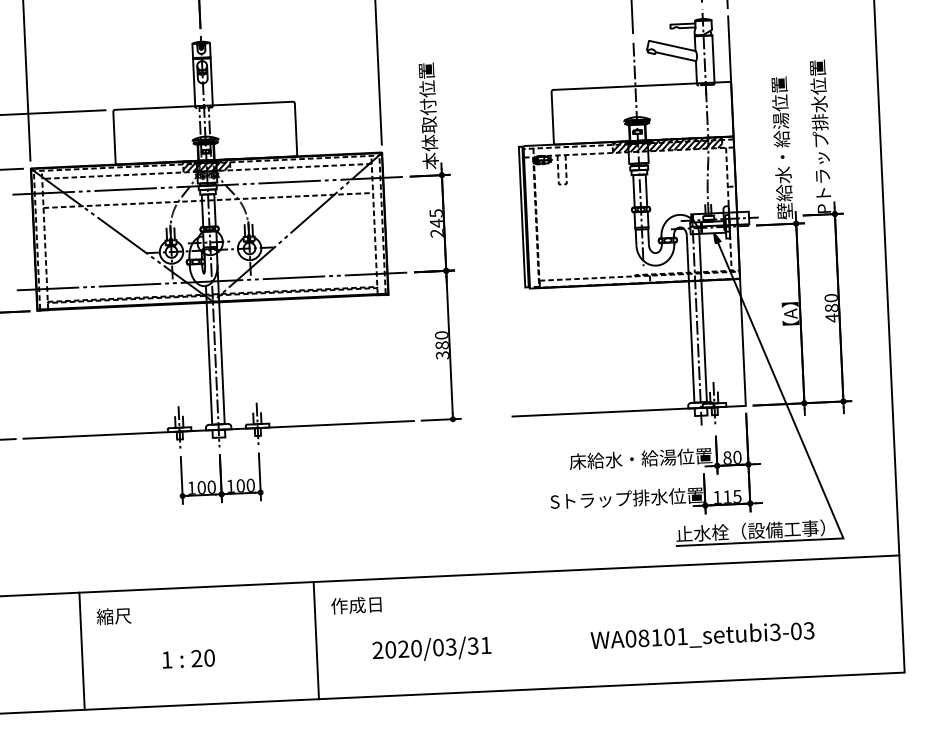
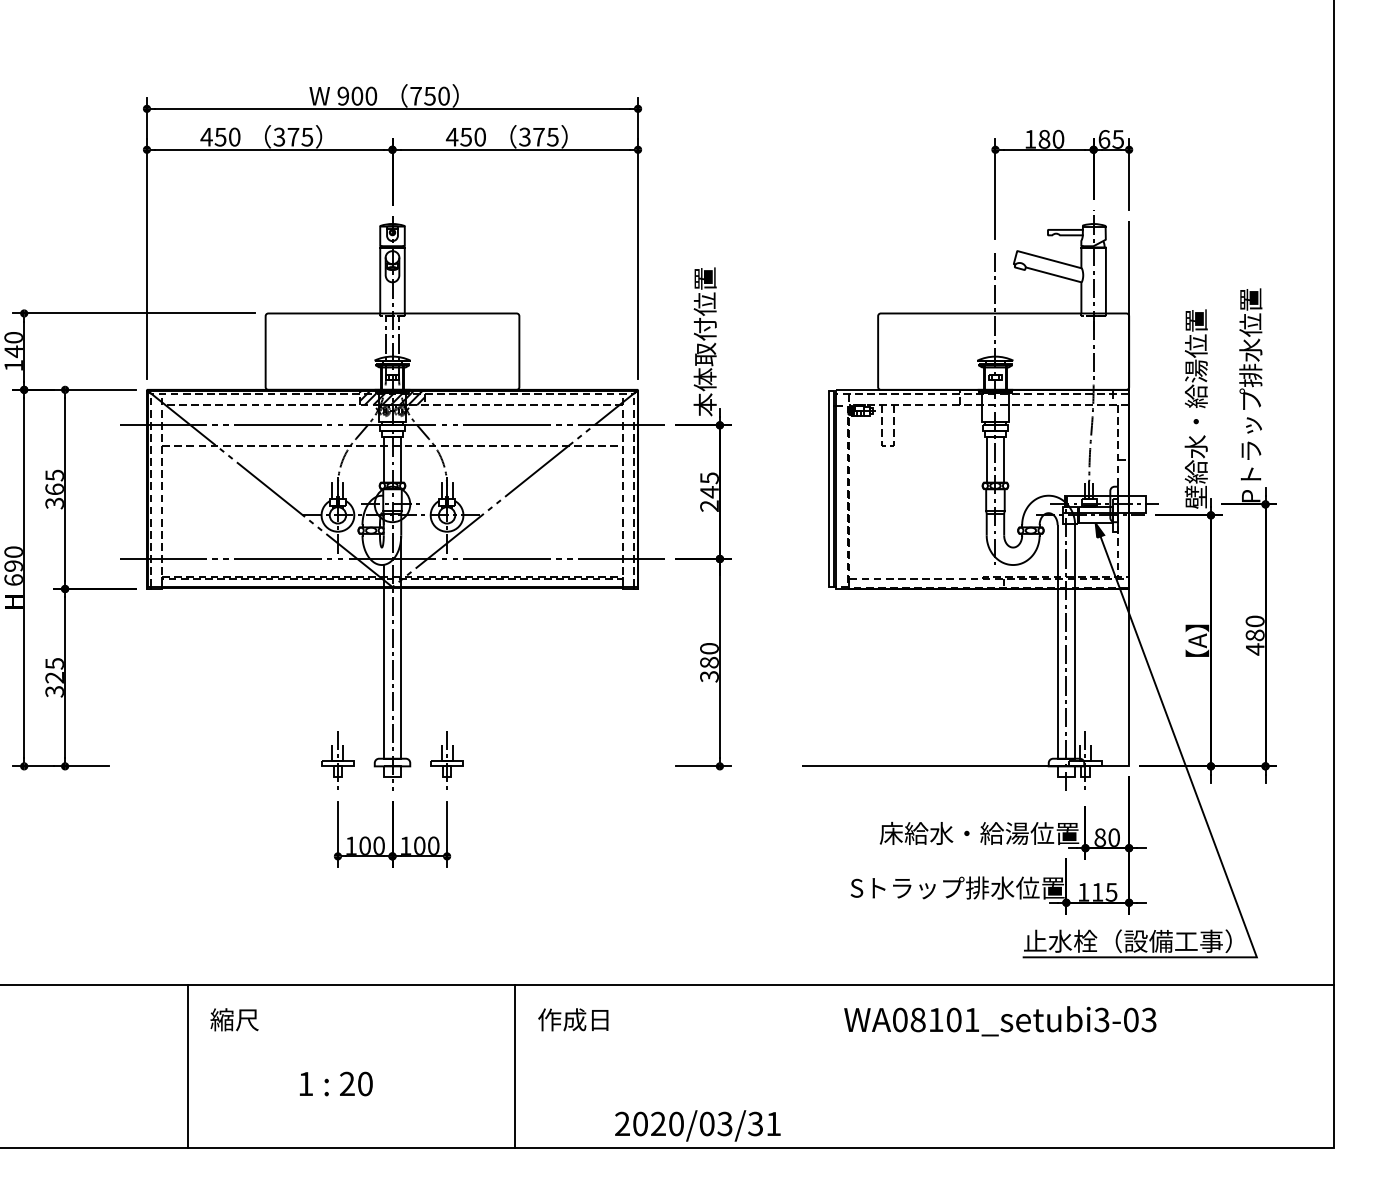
hatch: (666, 145) -> (1035, 397), removed
line: (218, 429) -> (392, 766), removed
text: (702, 636) -> (1000, 1021), moved
text: (431, 649) -> (697, 1125), moved

